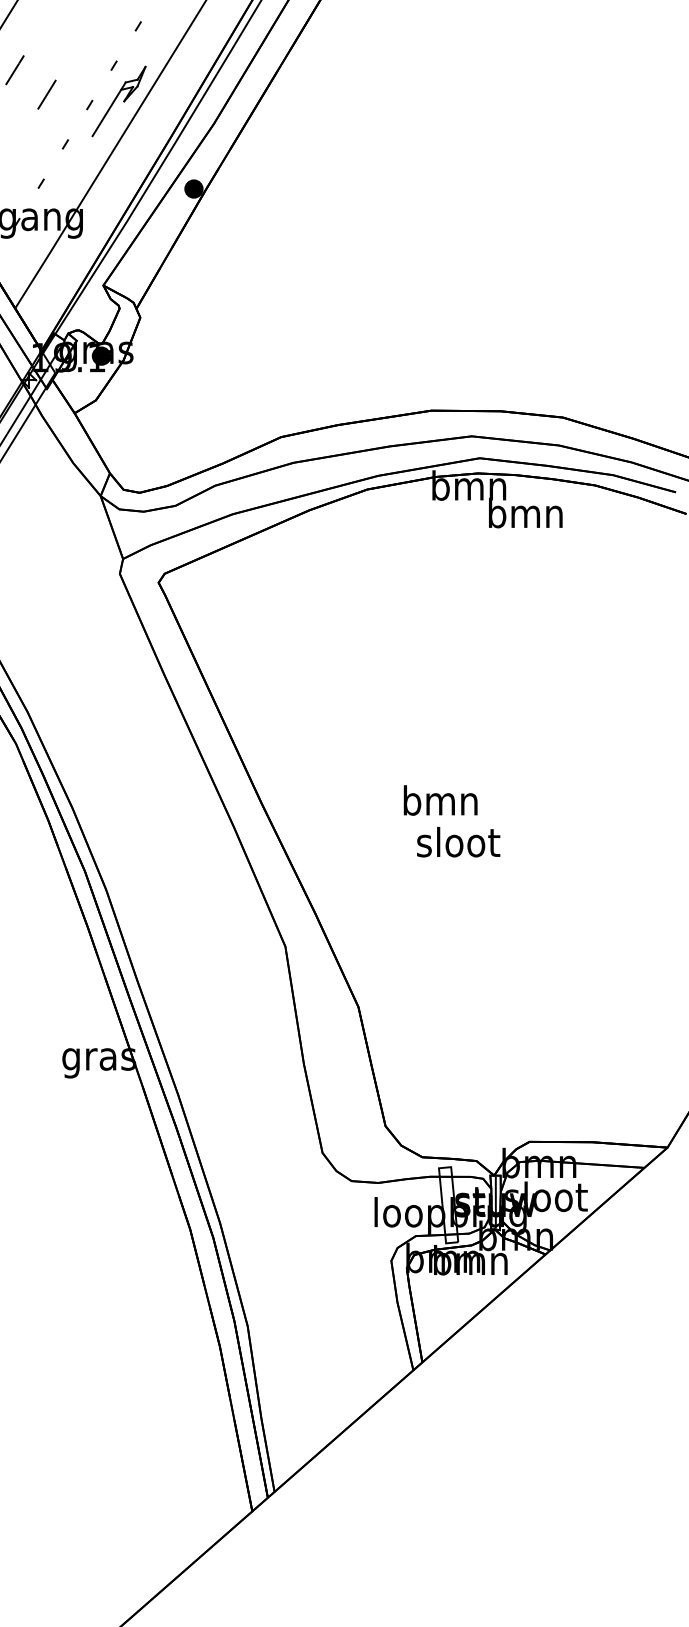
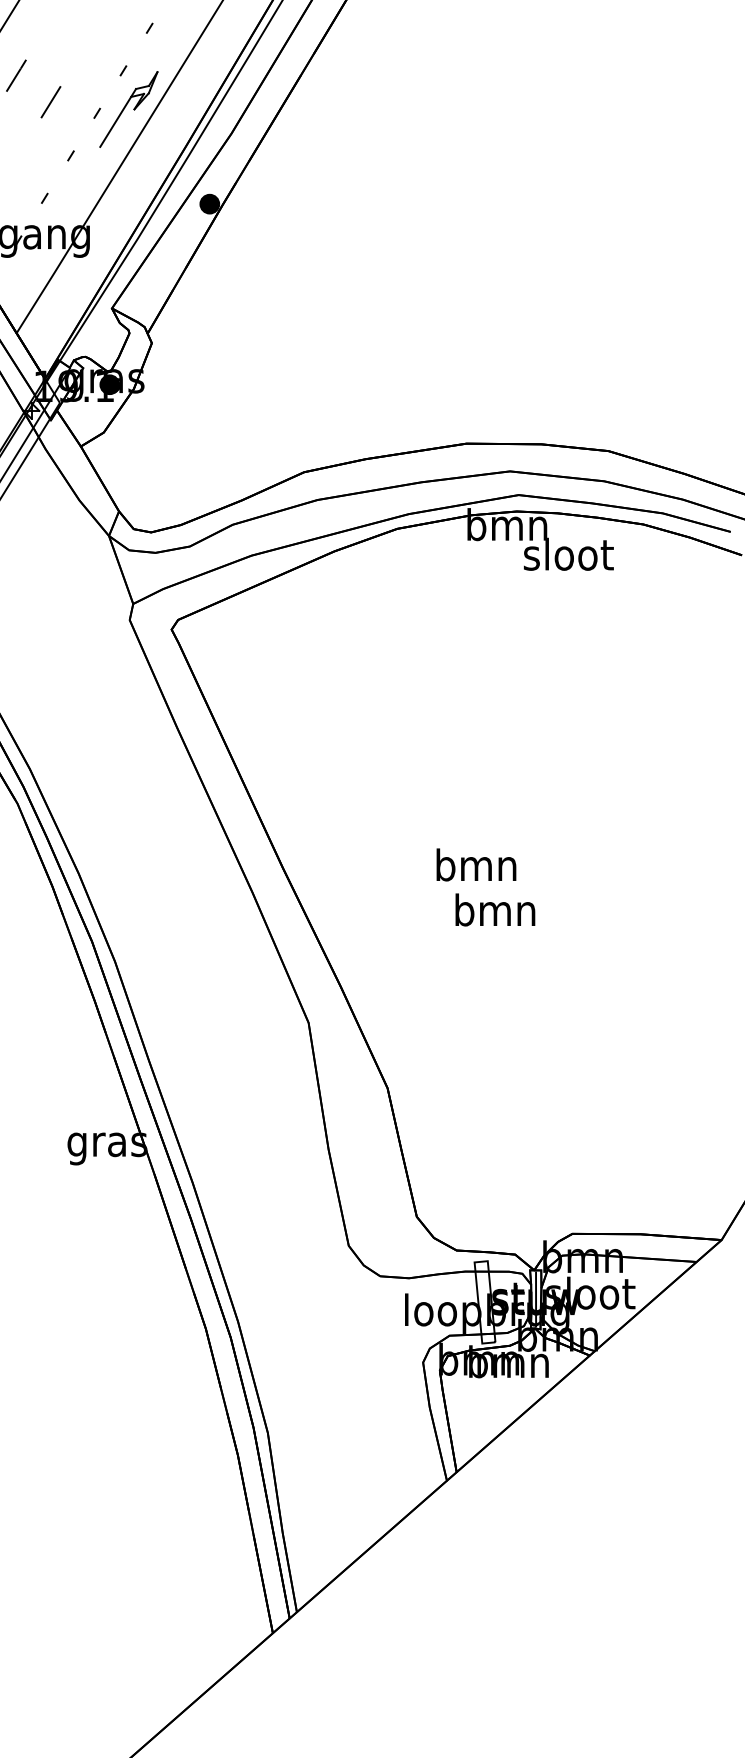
text: (525, 512) -> (568, 553), bmn -> sloot
text: (458, 841) -> (495, 909), sloot -> bmn

